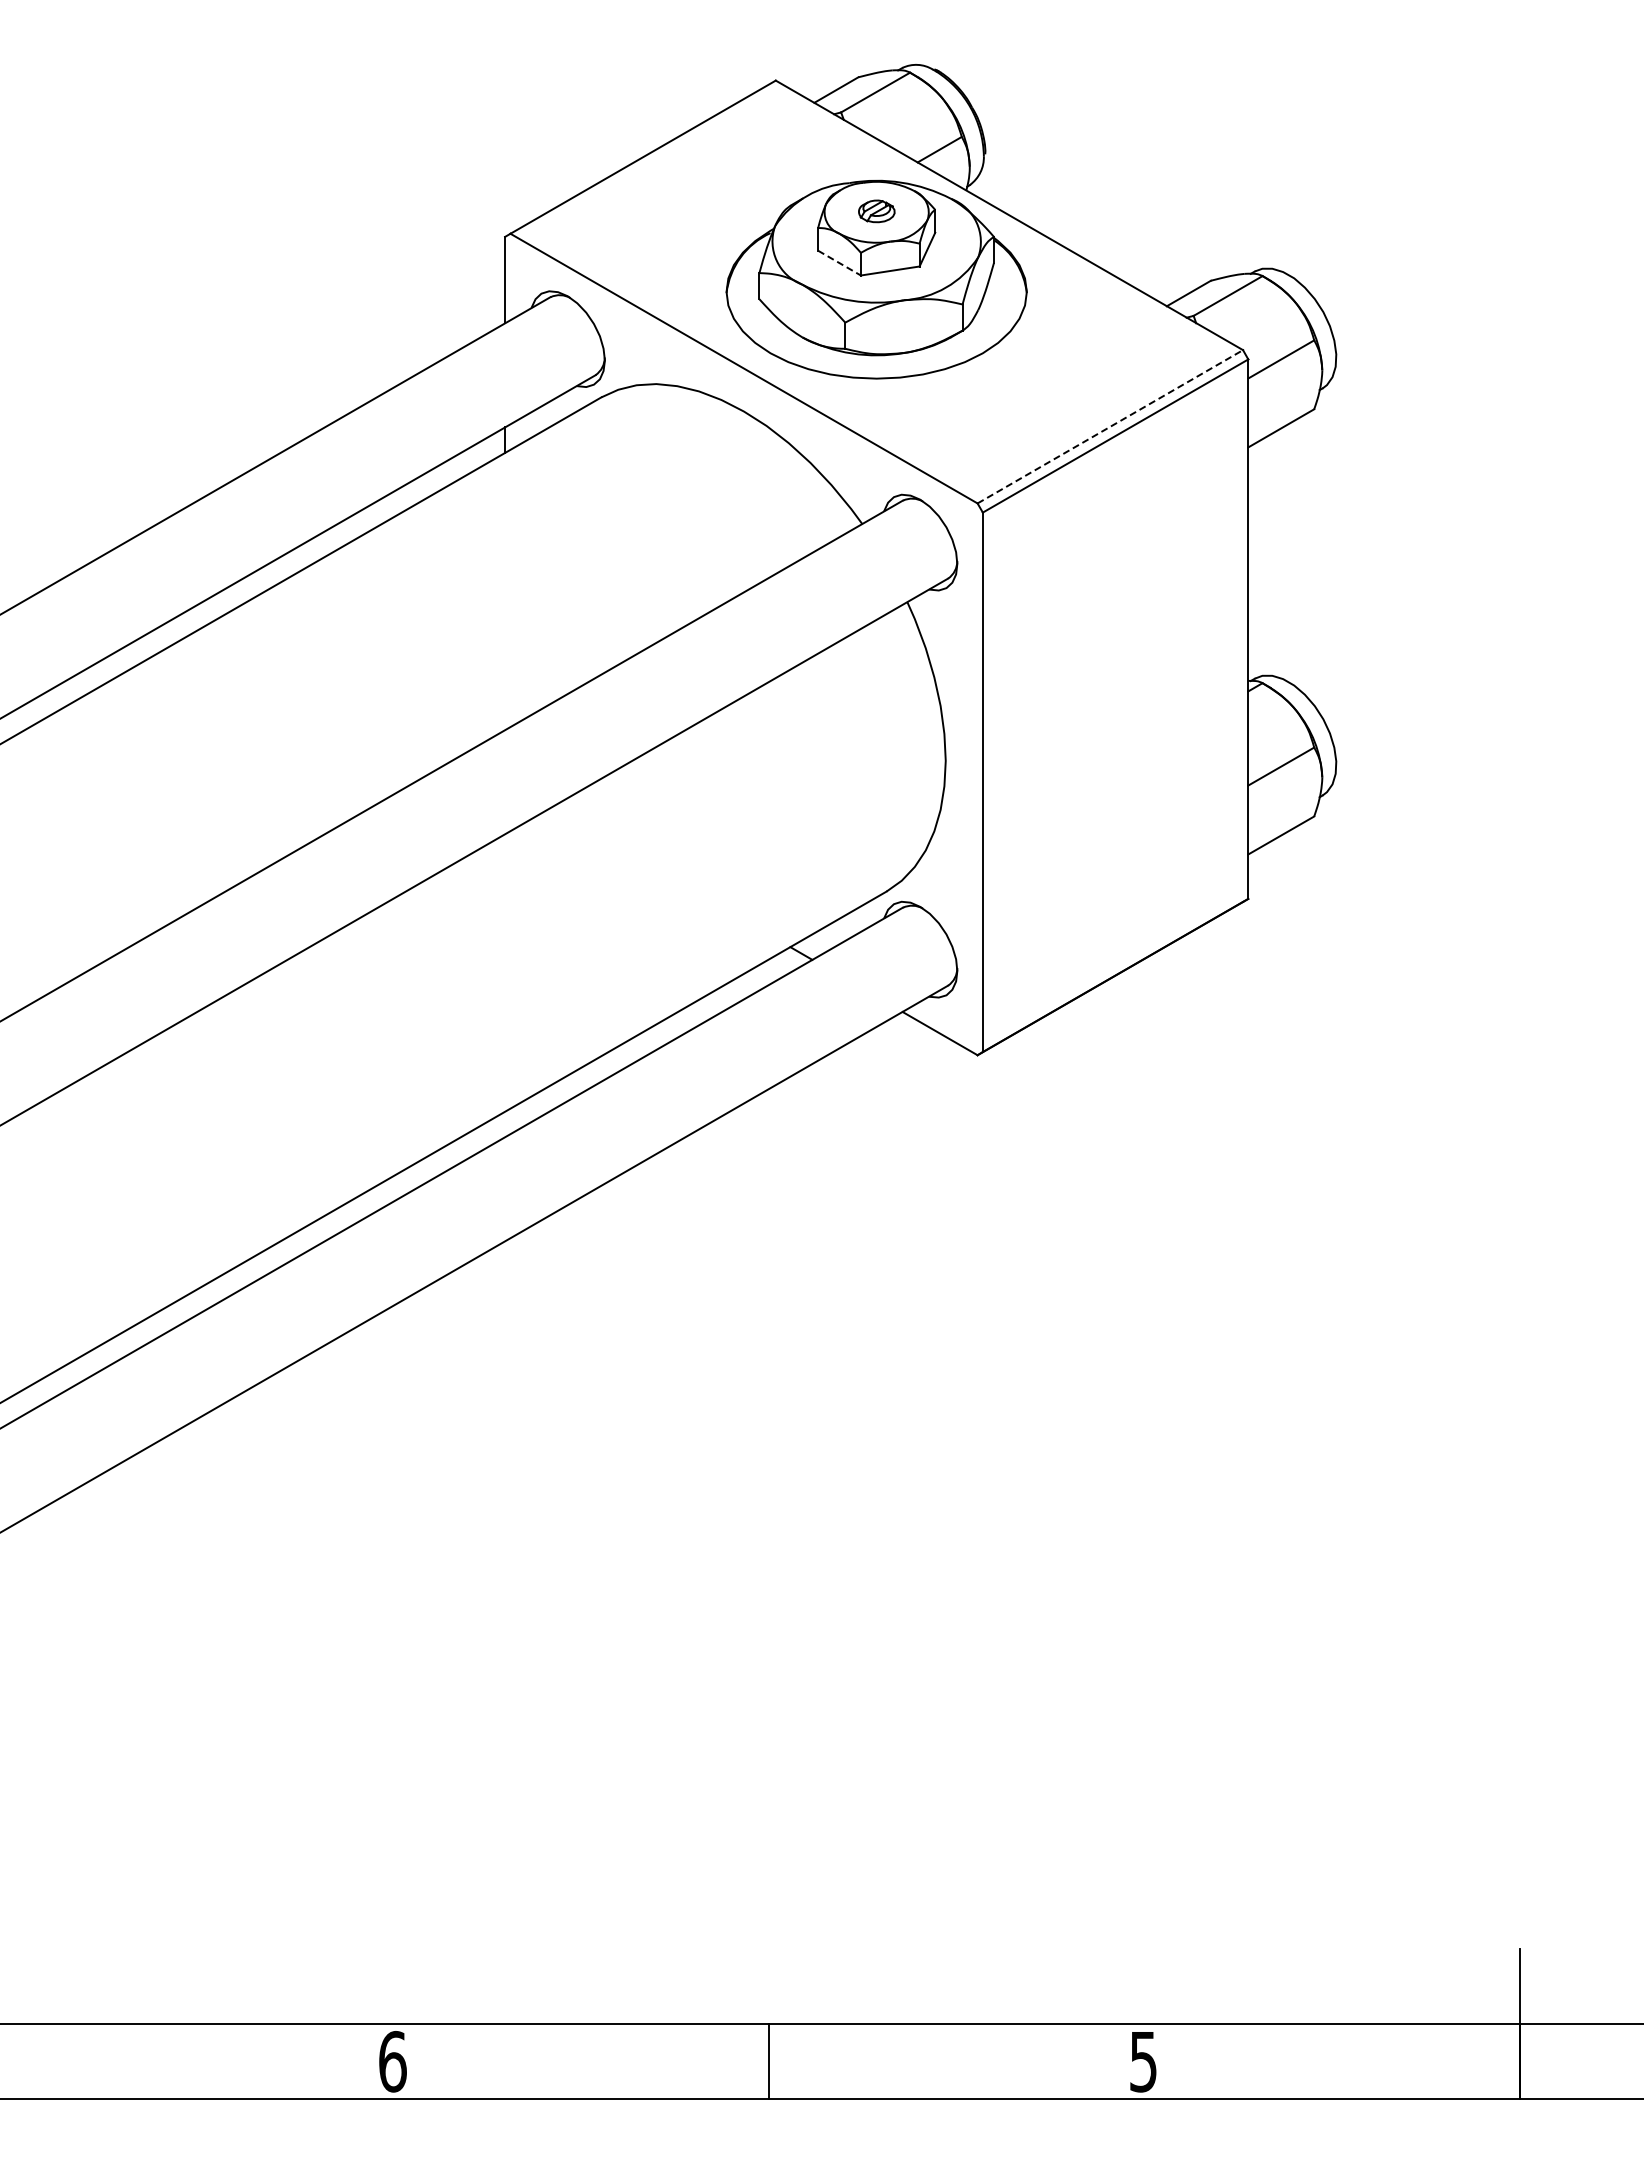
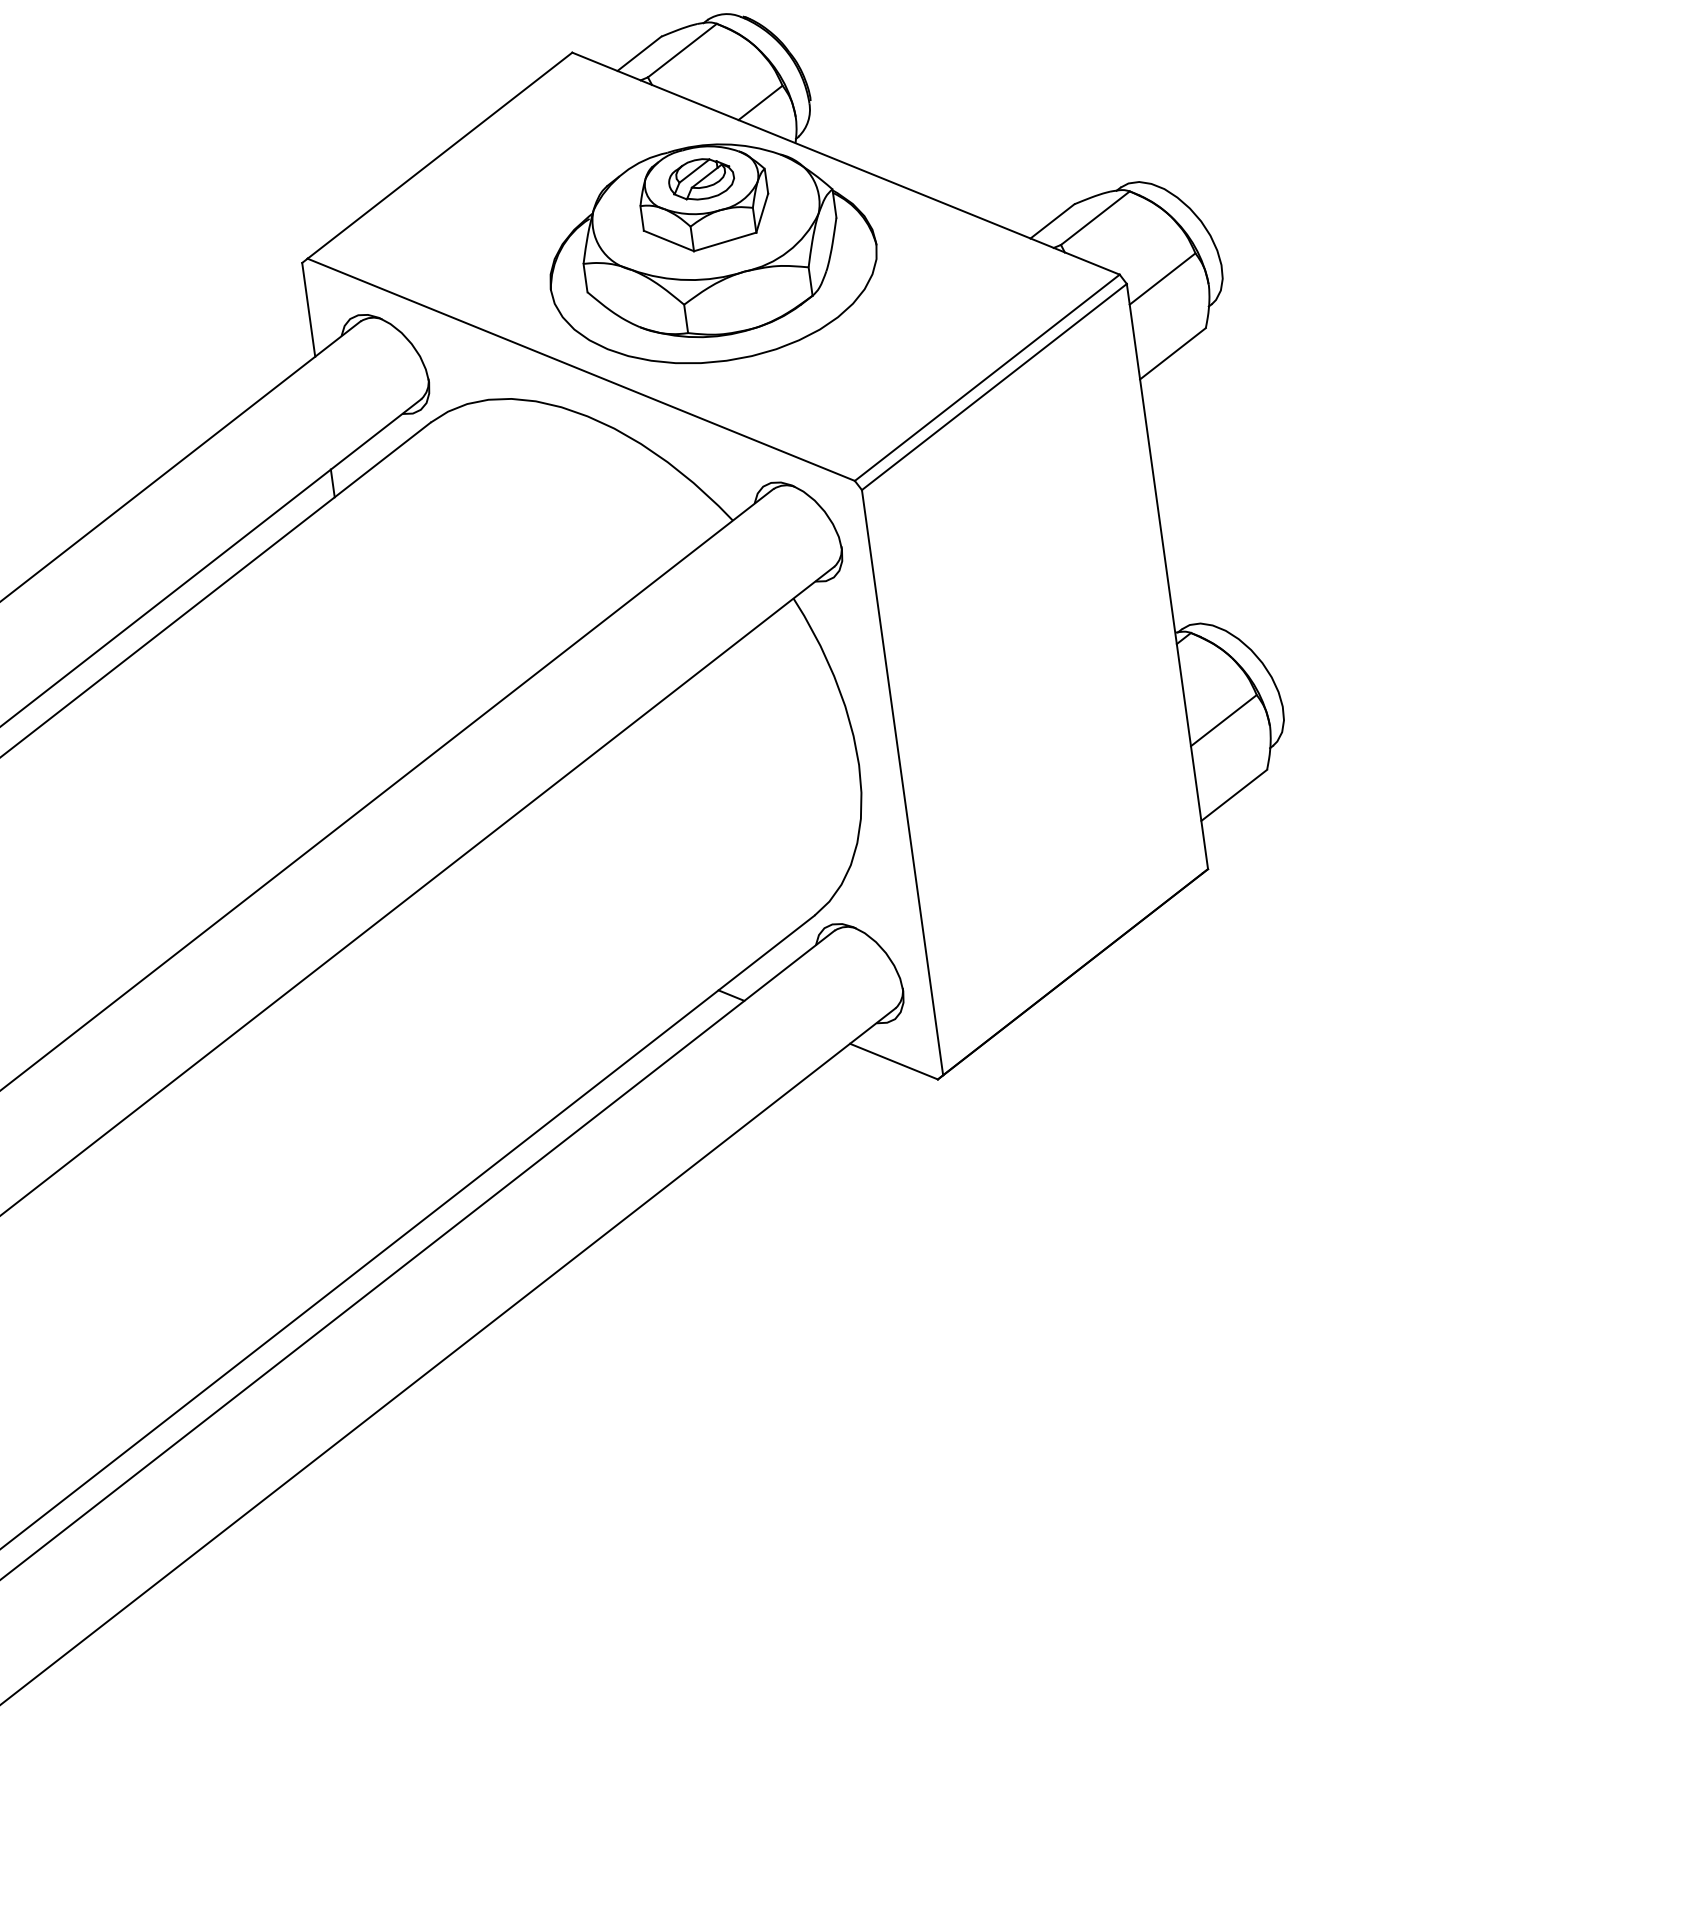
part: (876, 211) -> (701, 179), size x1.67
line: (839, 263) -> (668, 241), dashed -> solid
line: (1110, 426) -> (987, 377), dashed -> solid

